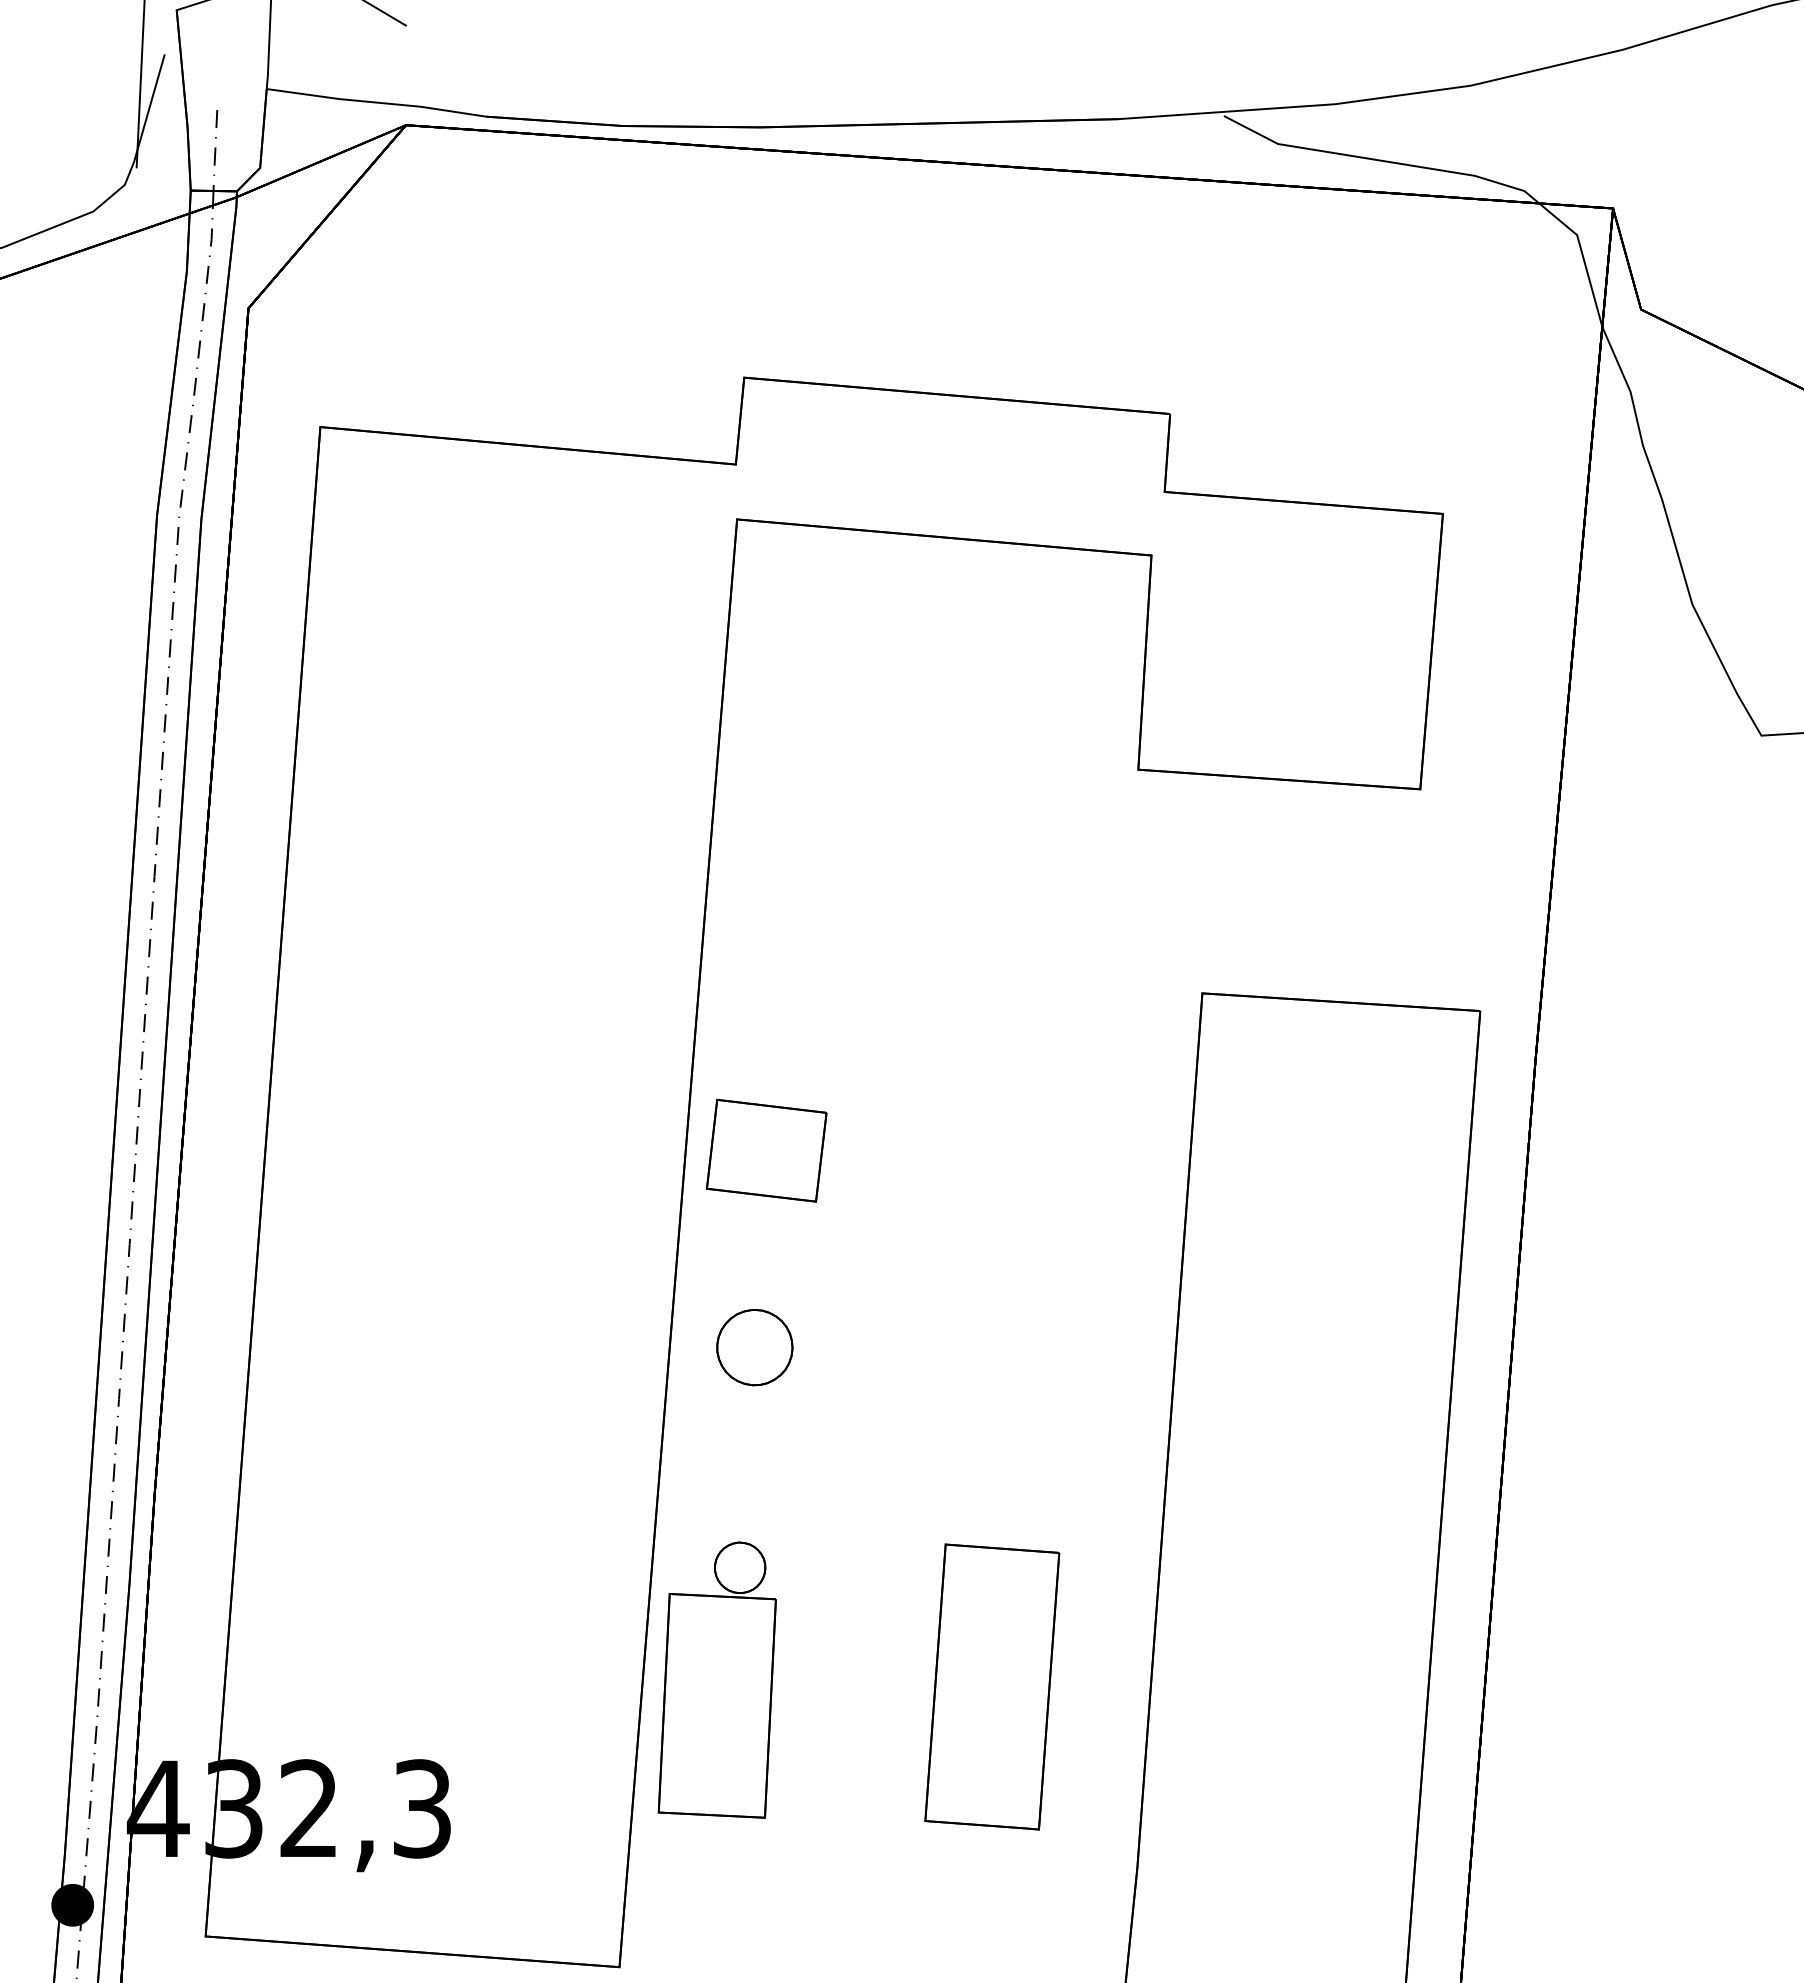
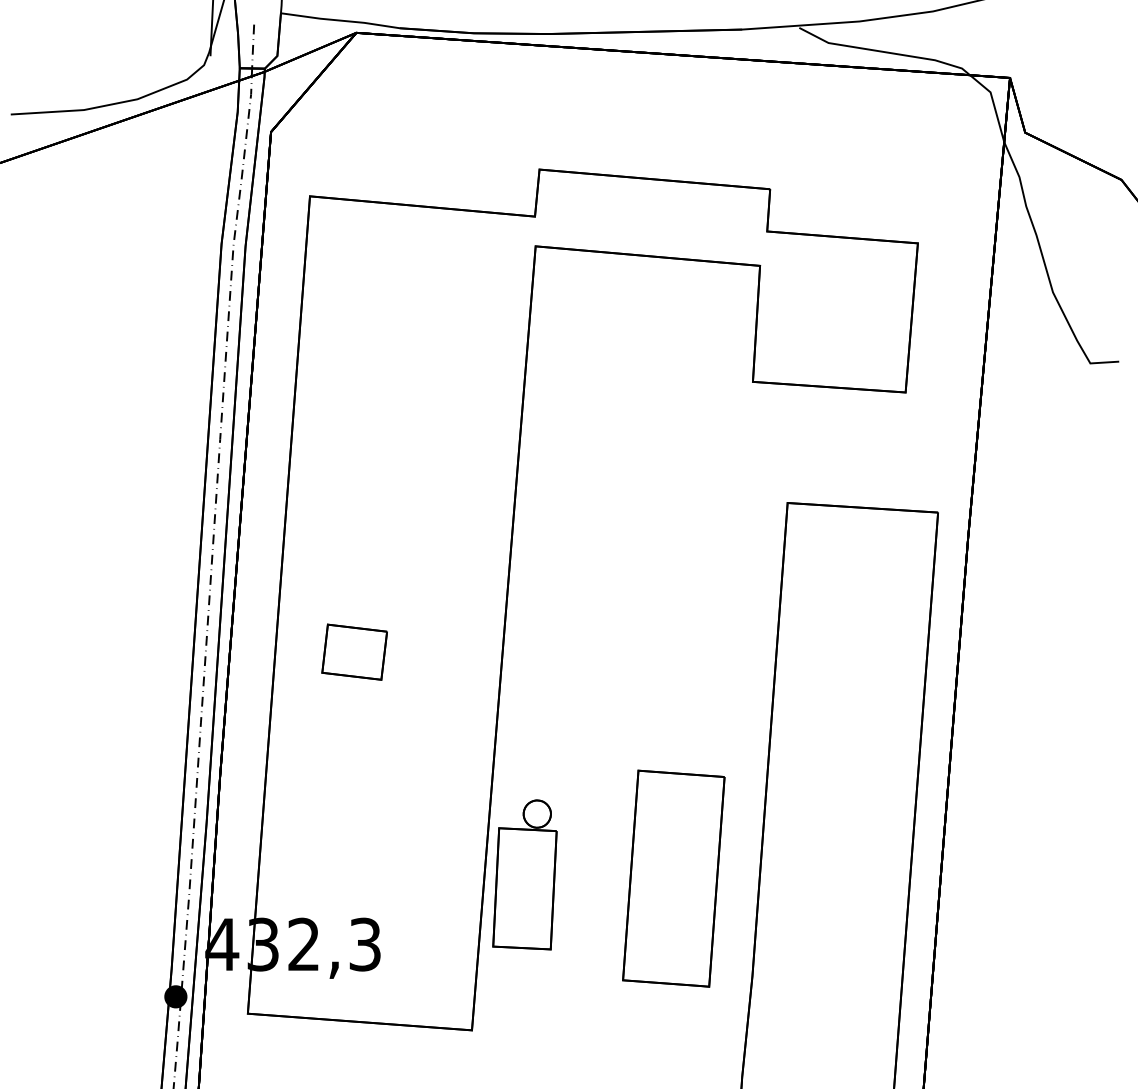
part: (766, 1149) -> (354, 651), moved
part: (755, 1346) -> (545, 694), removed
part: (991, 1686) -> (673, 878), size x1.4

